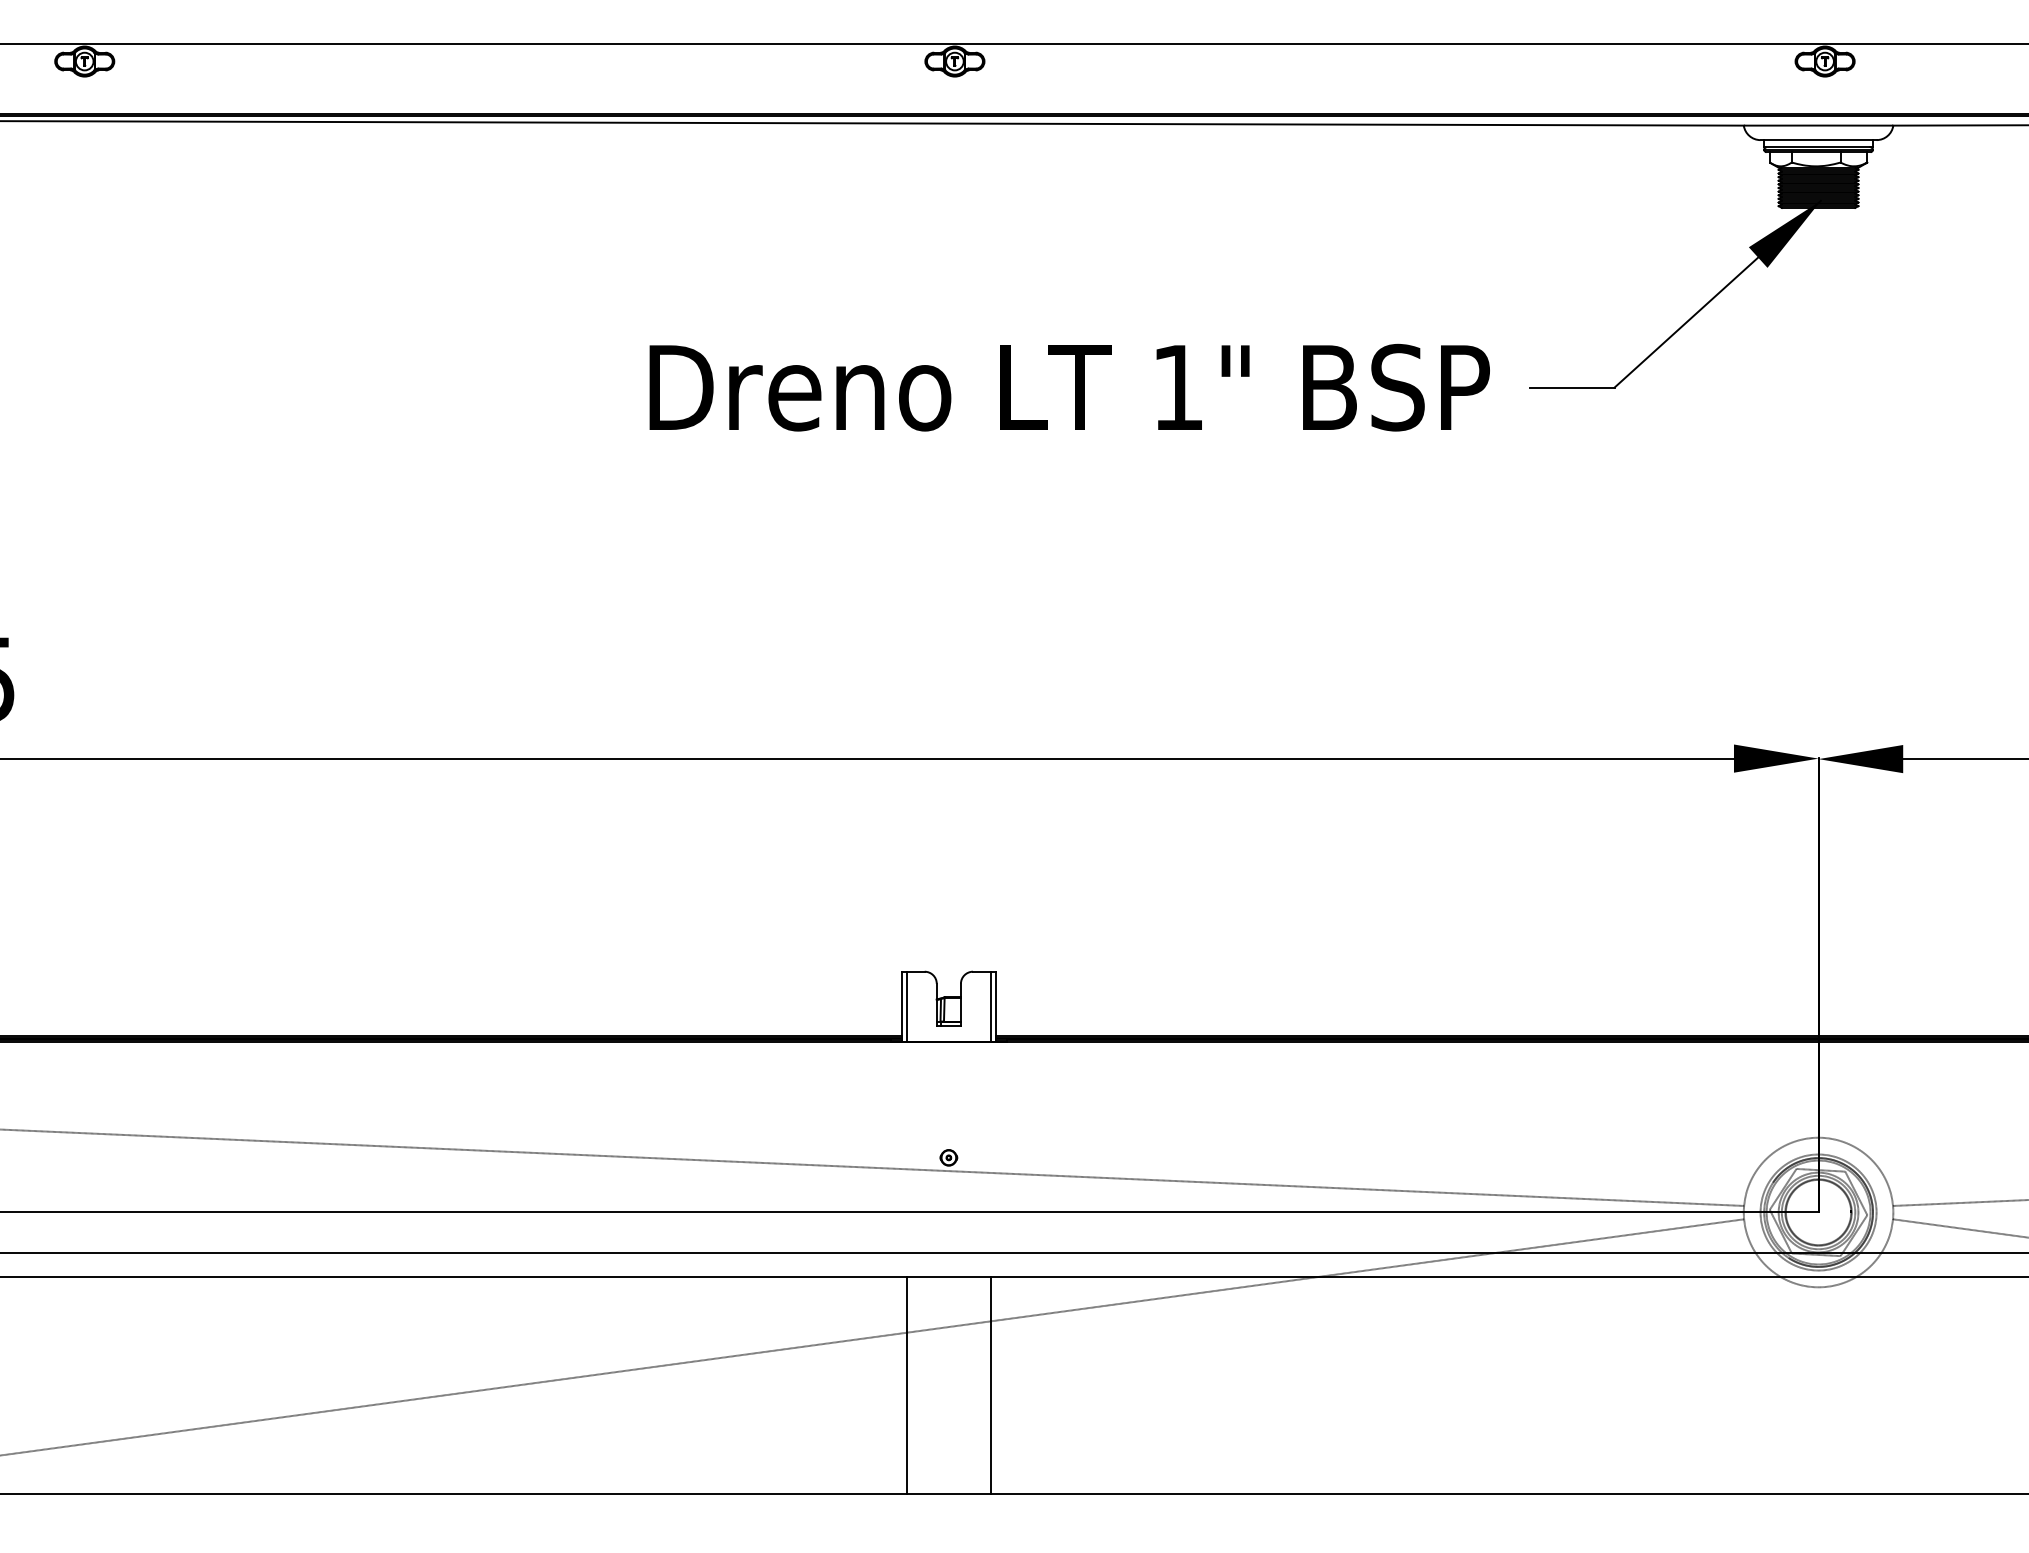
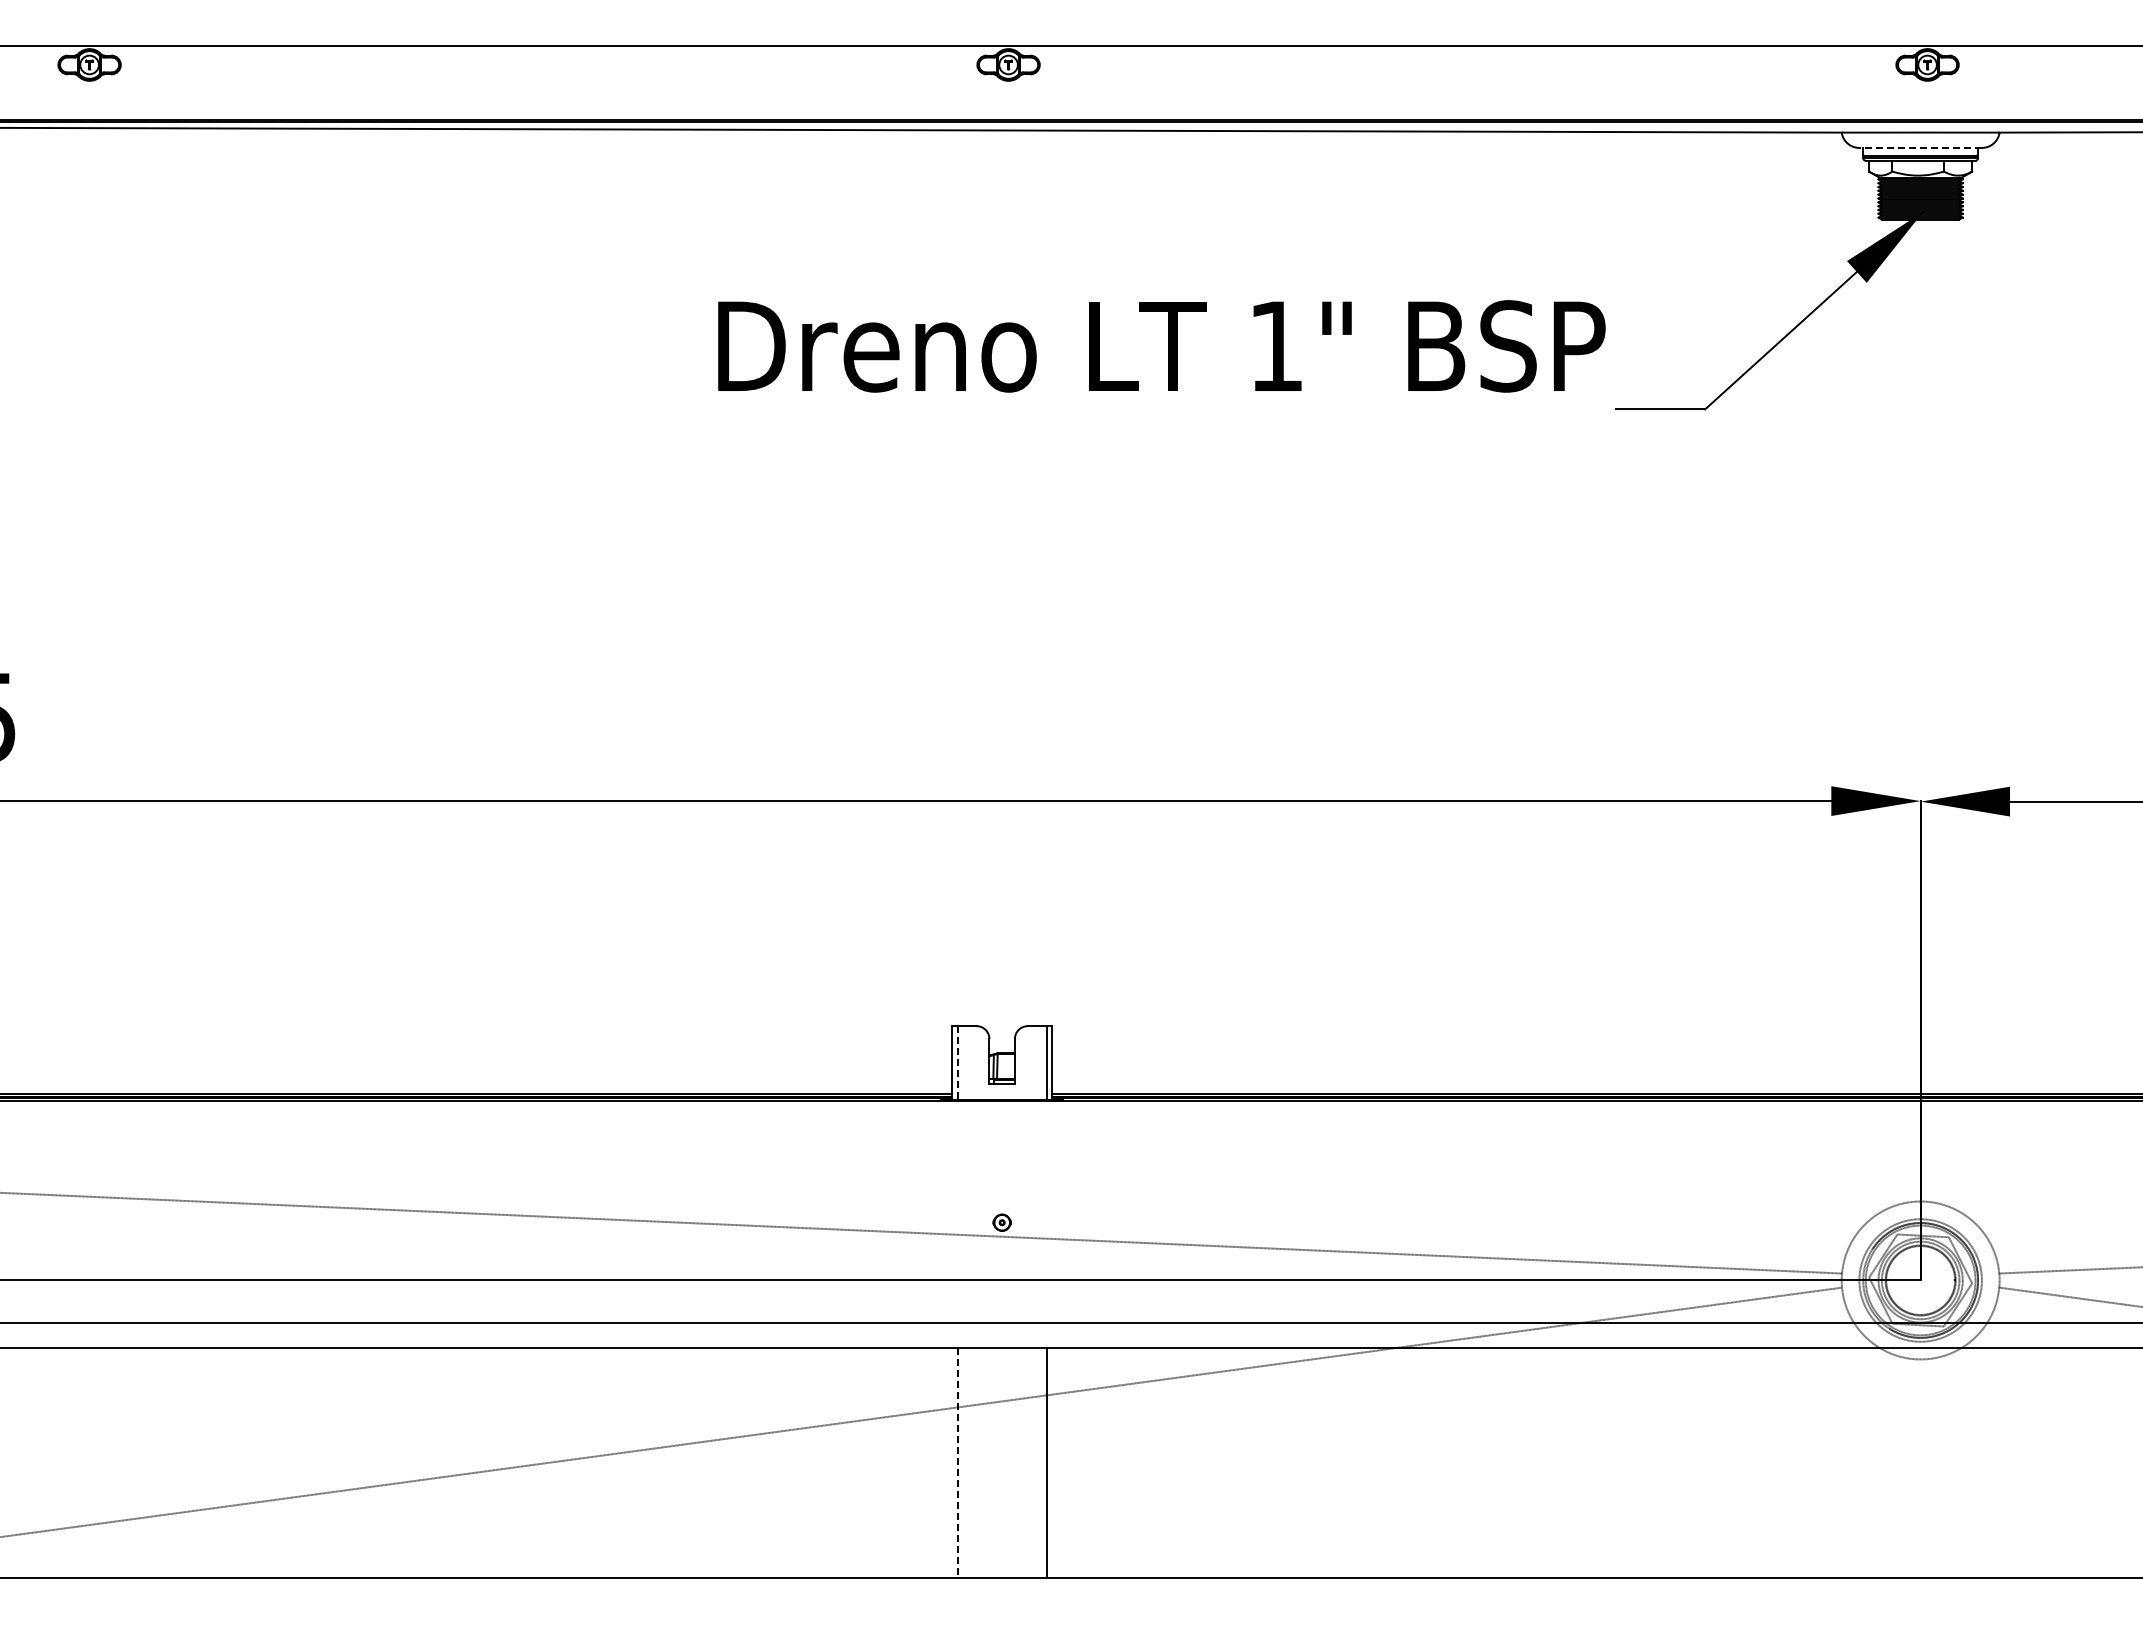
line: (1818, 139) -> (1920, 147), solid -> dashed
text: (1069, 387) -> (1161, 346), moved
line: (906, 1007) -> (957, 1063), solid -> dashed
line: (906, 1385) -> (957, 1463), solid -> dashed

